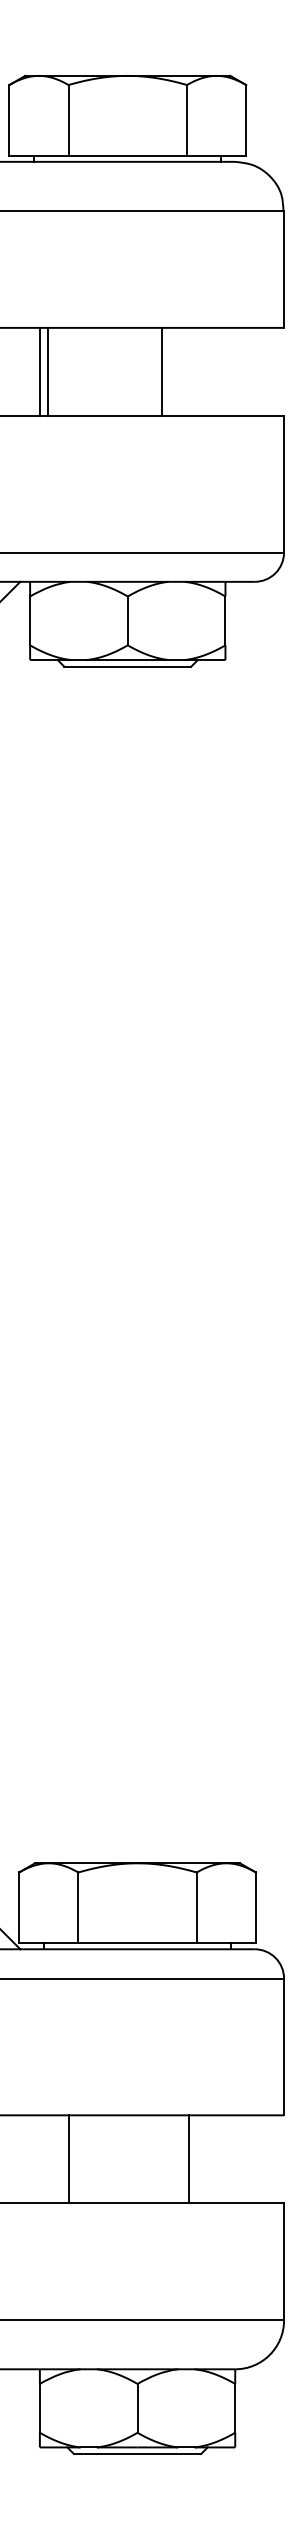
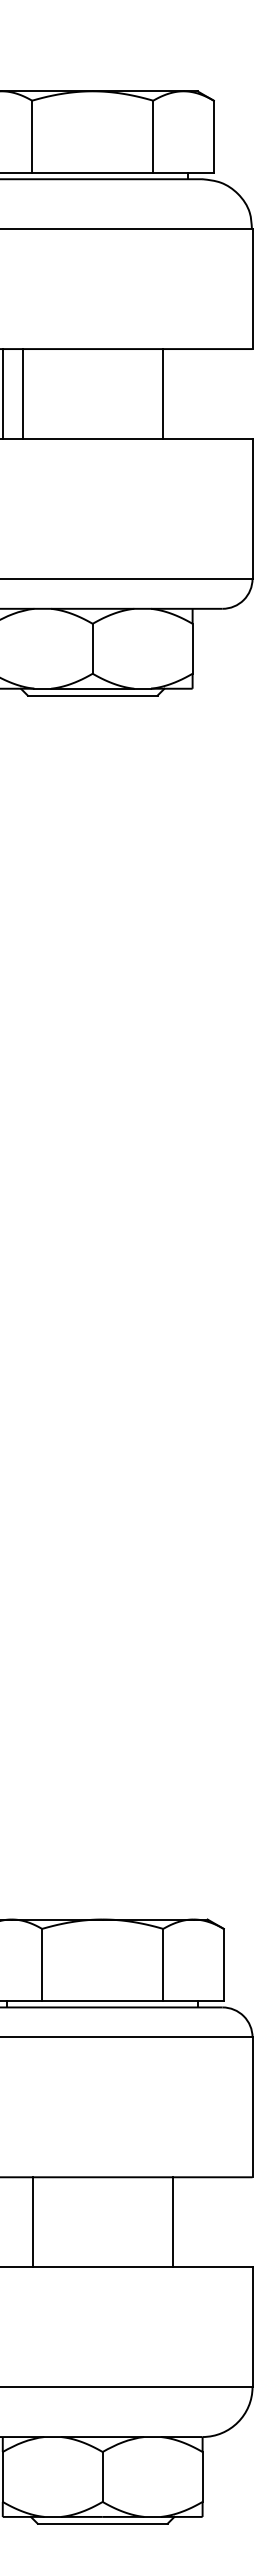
line: (48, 371) -> (22, 393), moved
line: (162, 371) -> (162, 393), moved
line: (188, 2159) -> (172, 2222), moved

